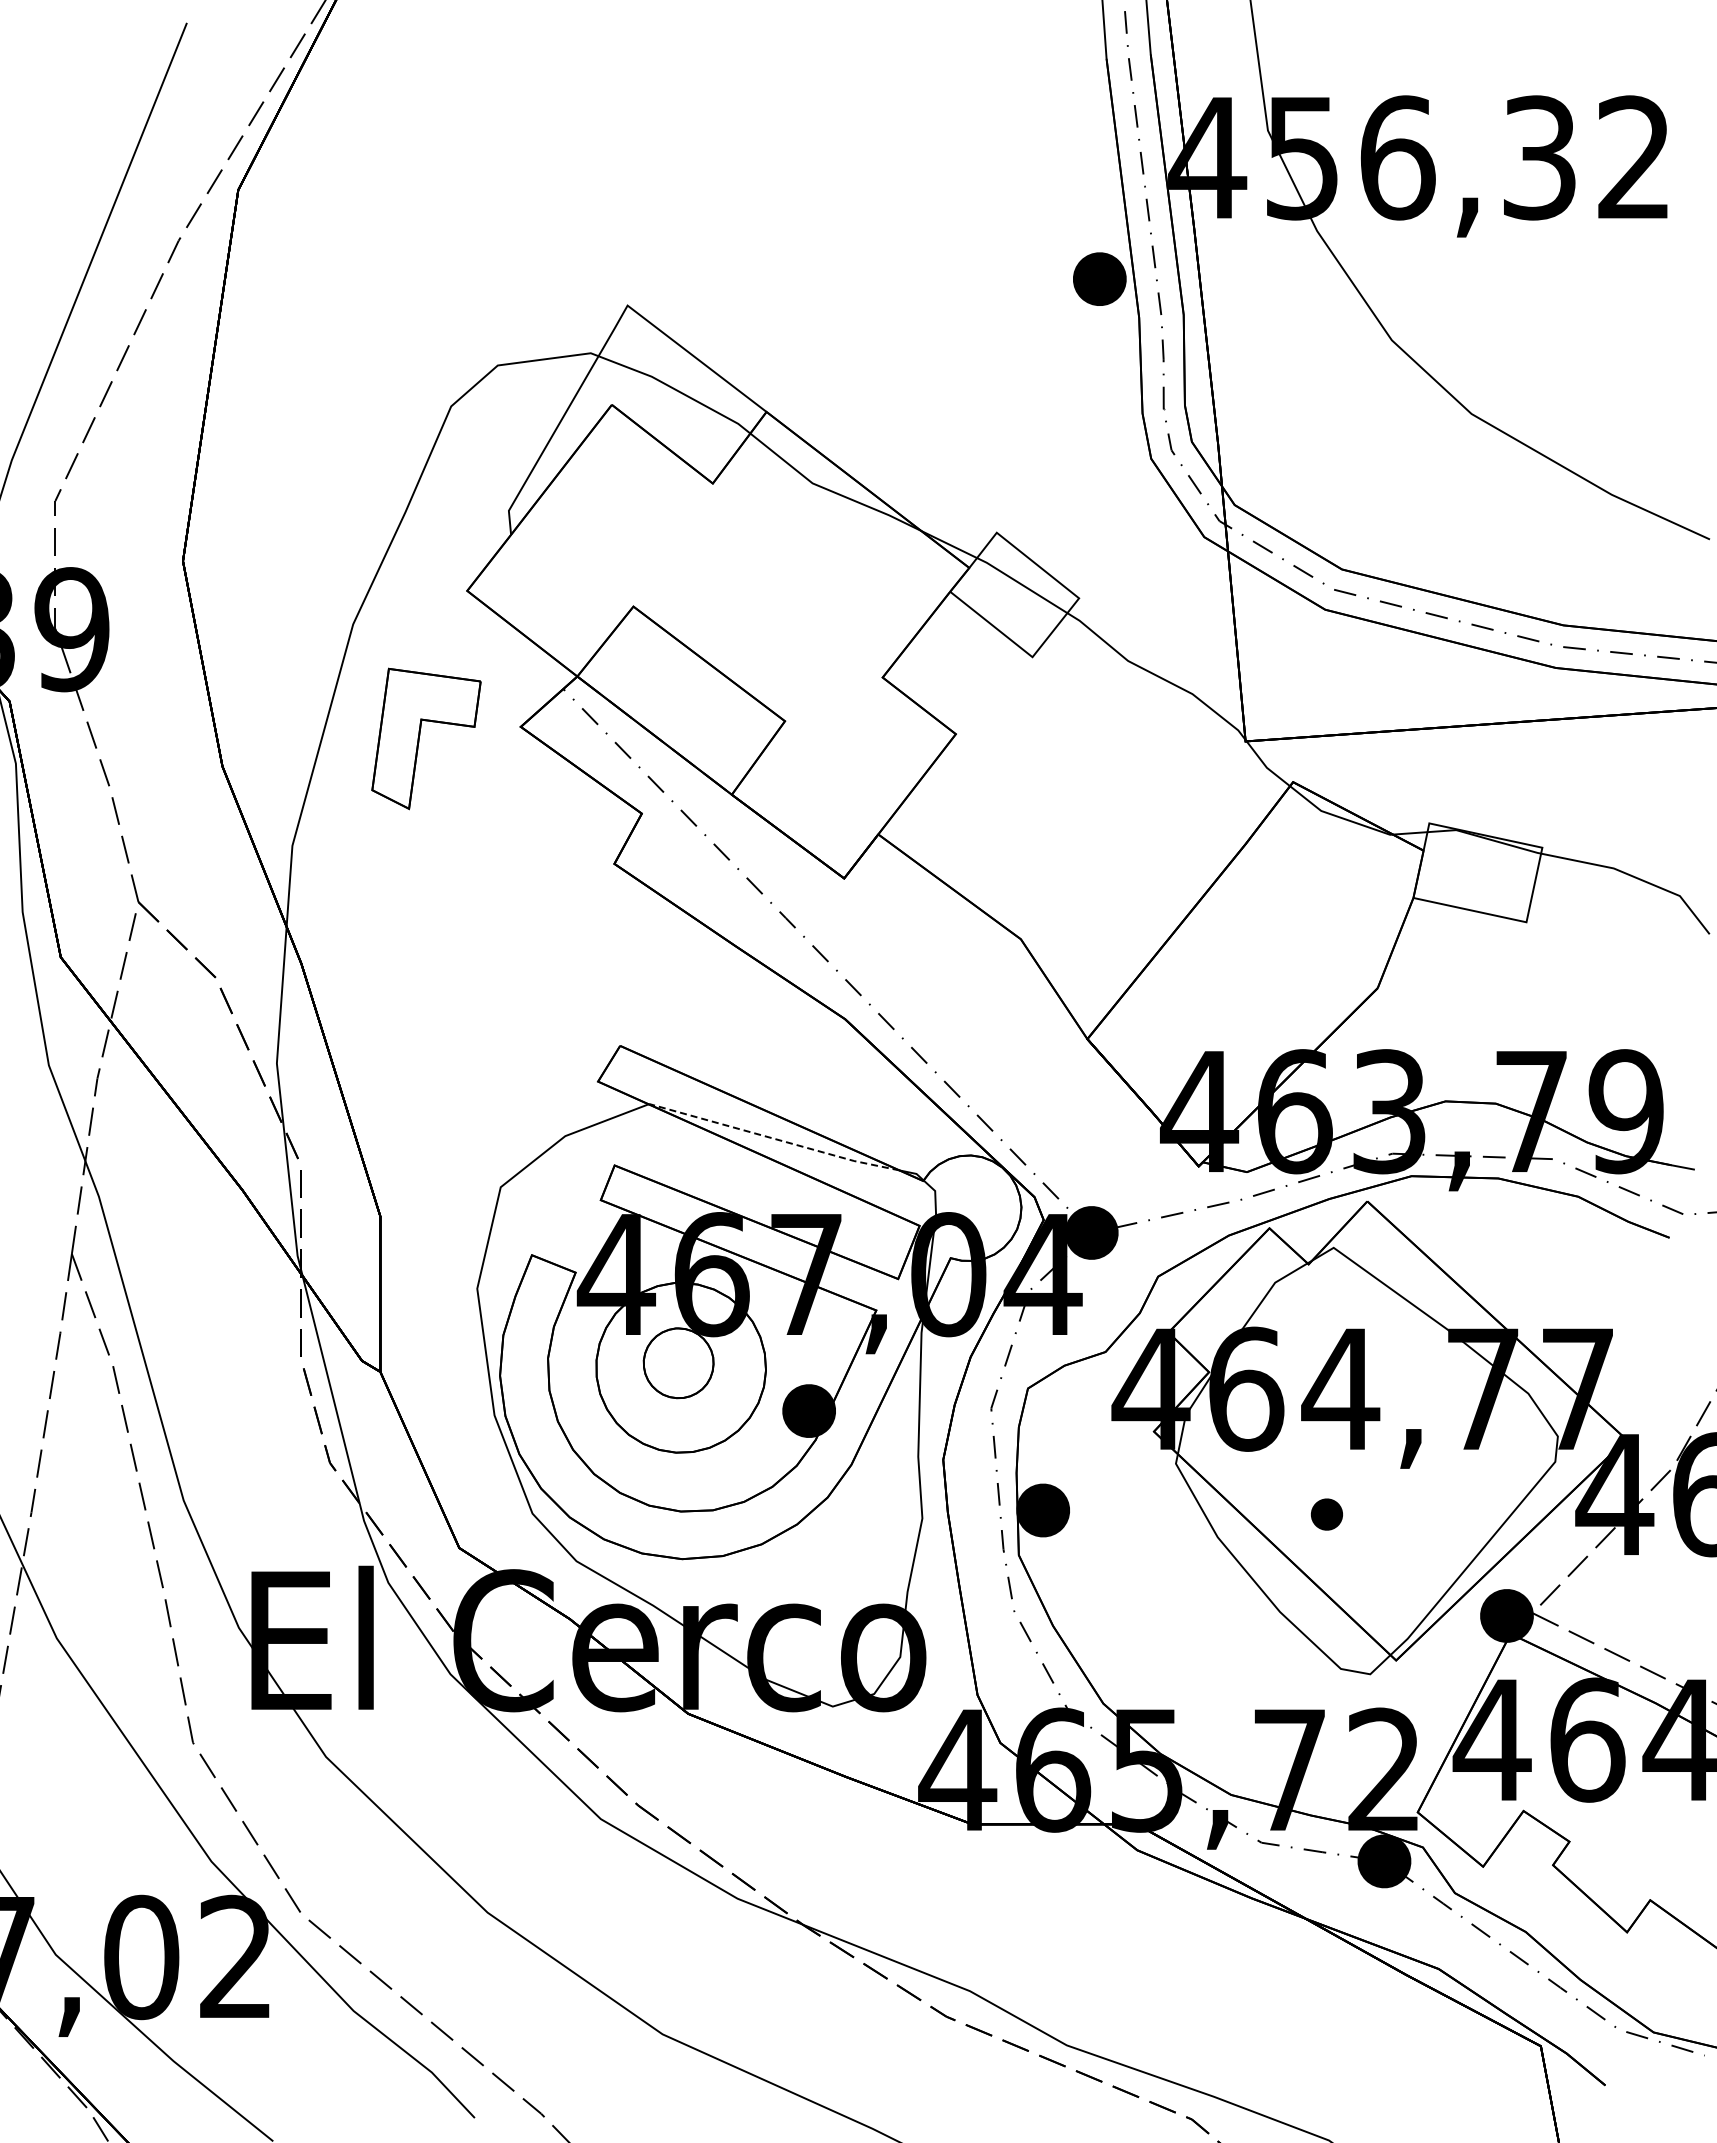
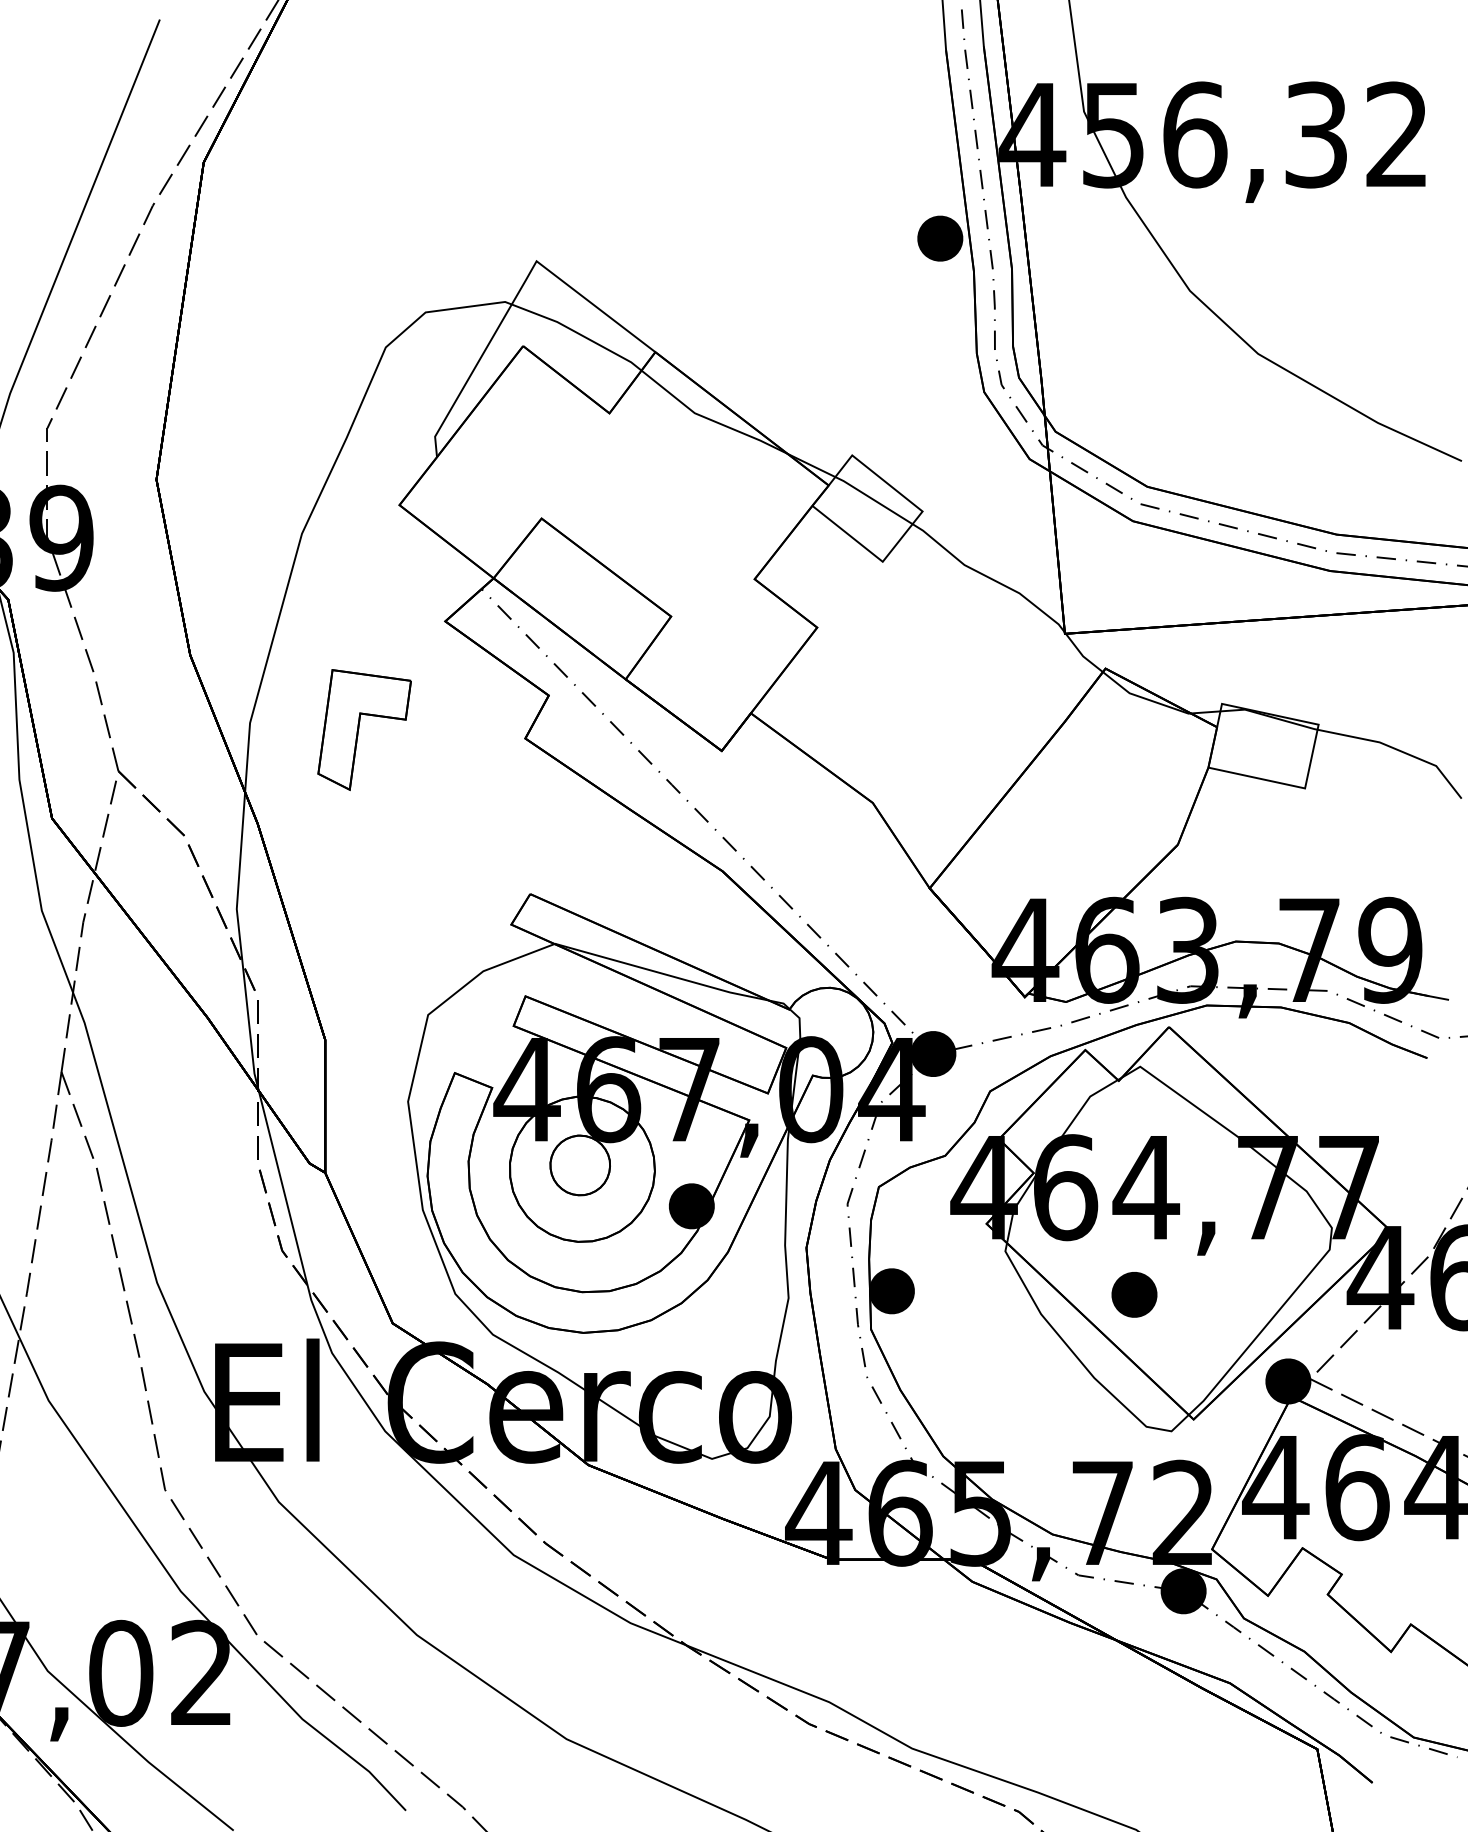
part: (420, 735) -> (359, 727), moved
line: (773, 1138) -> (661, 973), dashed -> solid
part: (1326, 1514) -> (1134, 1294), size x1.67

